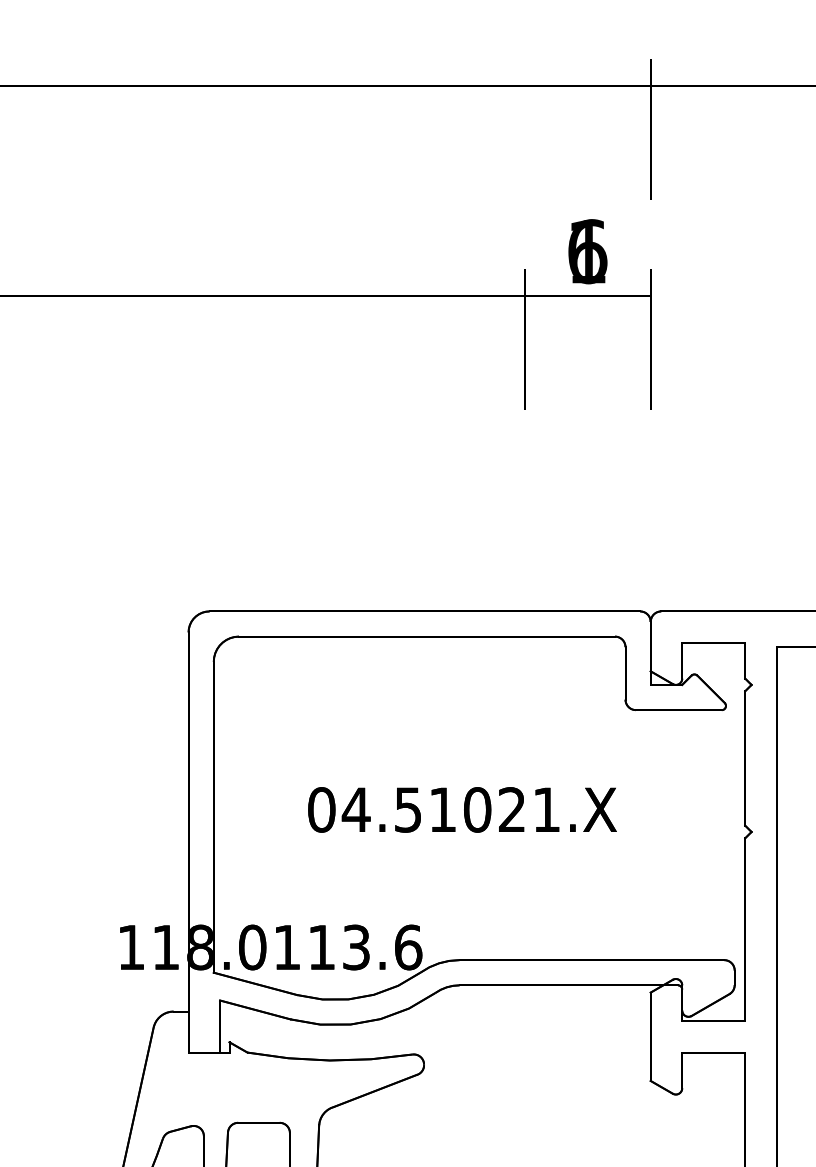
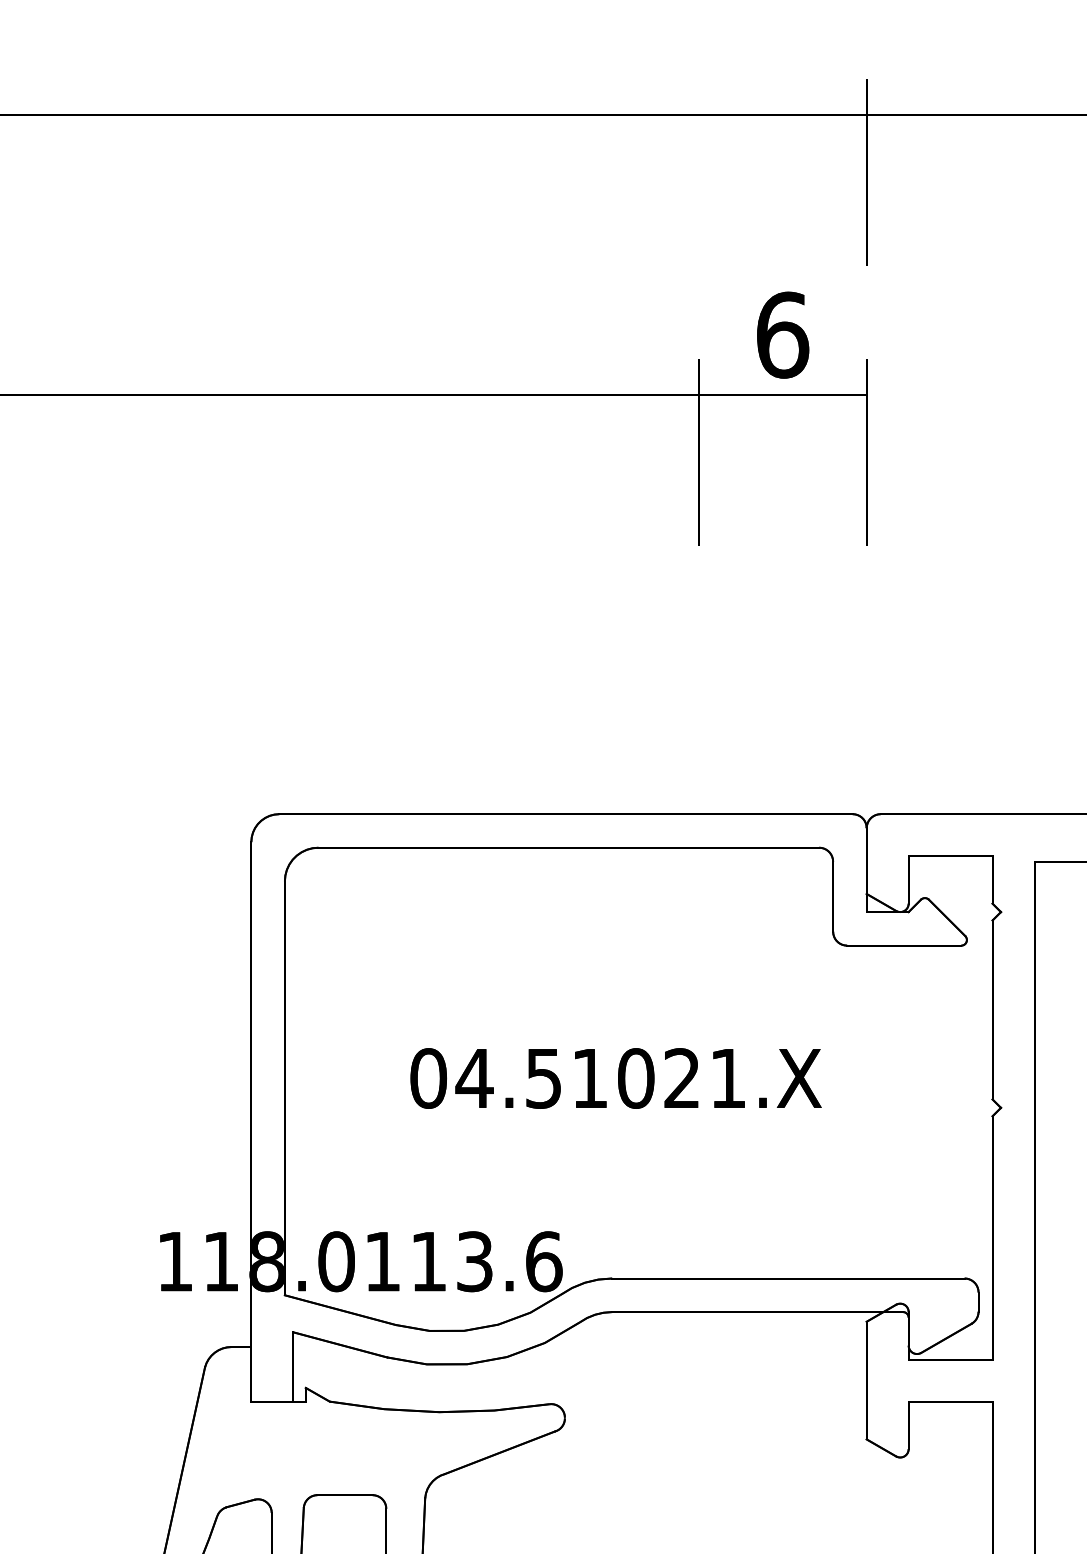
text: (587, 251) -> (782, 334), 1 -> 6

